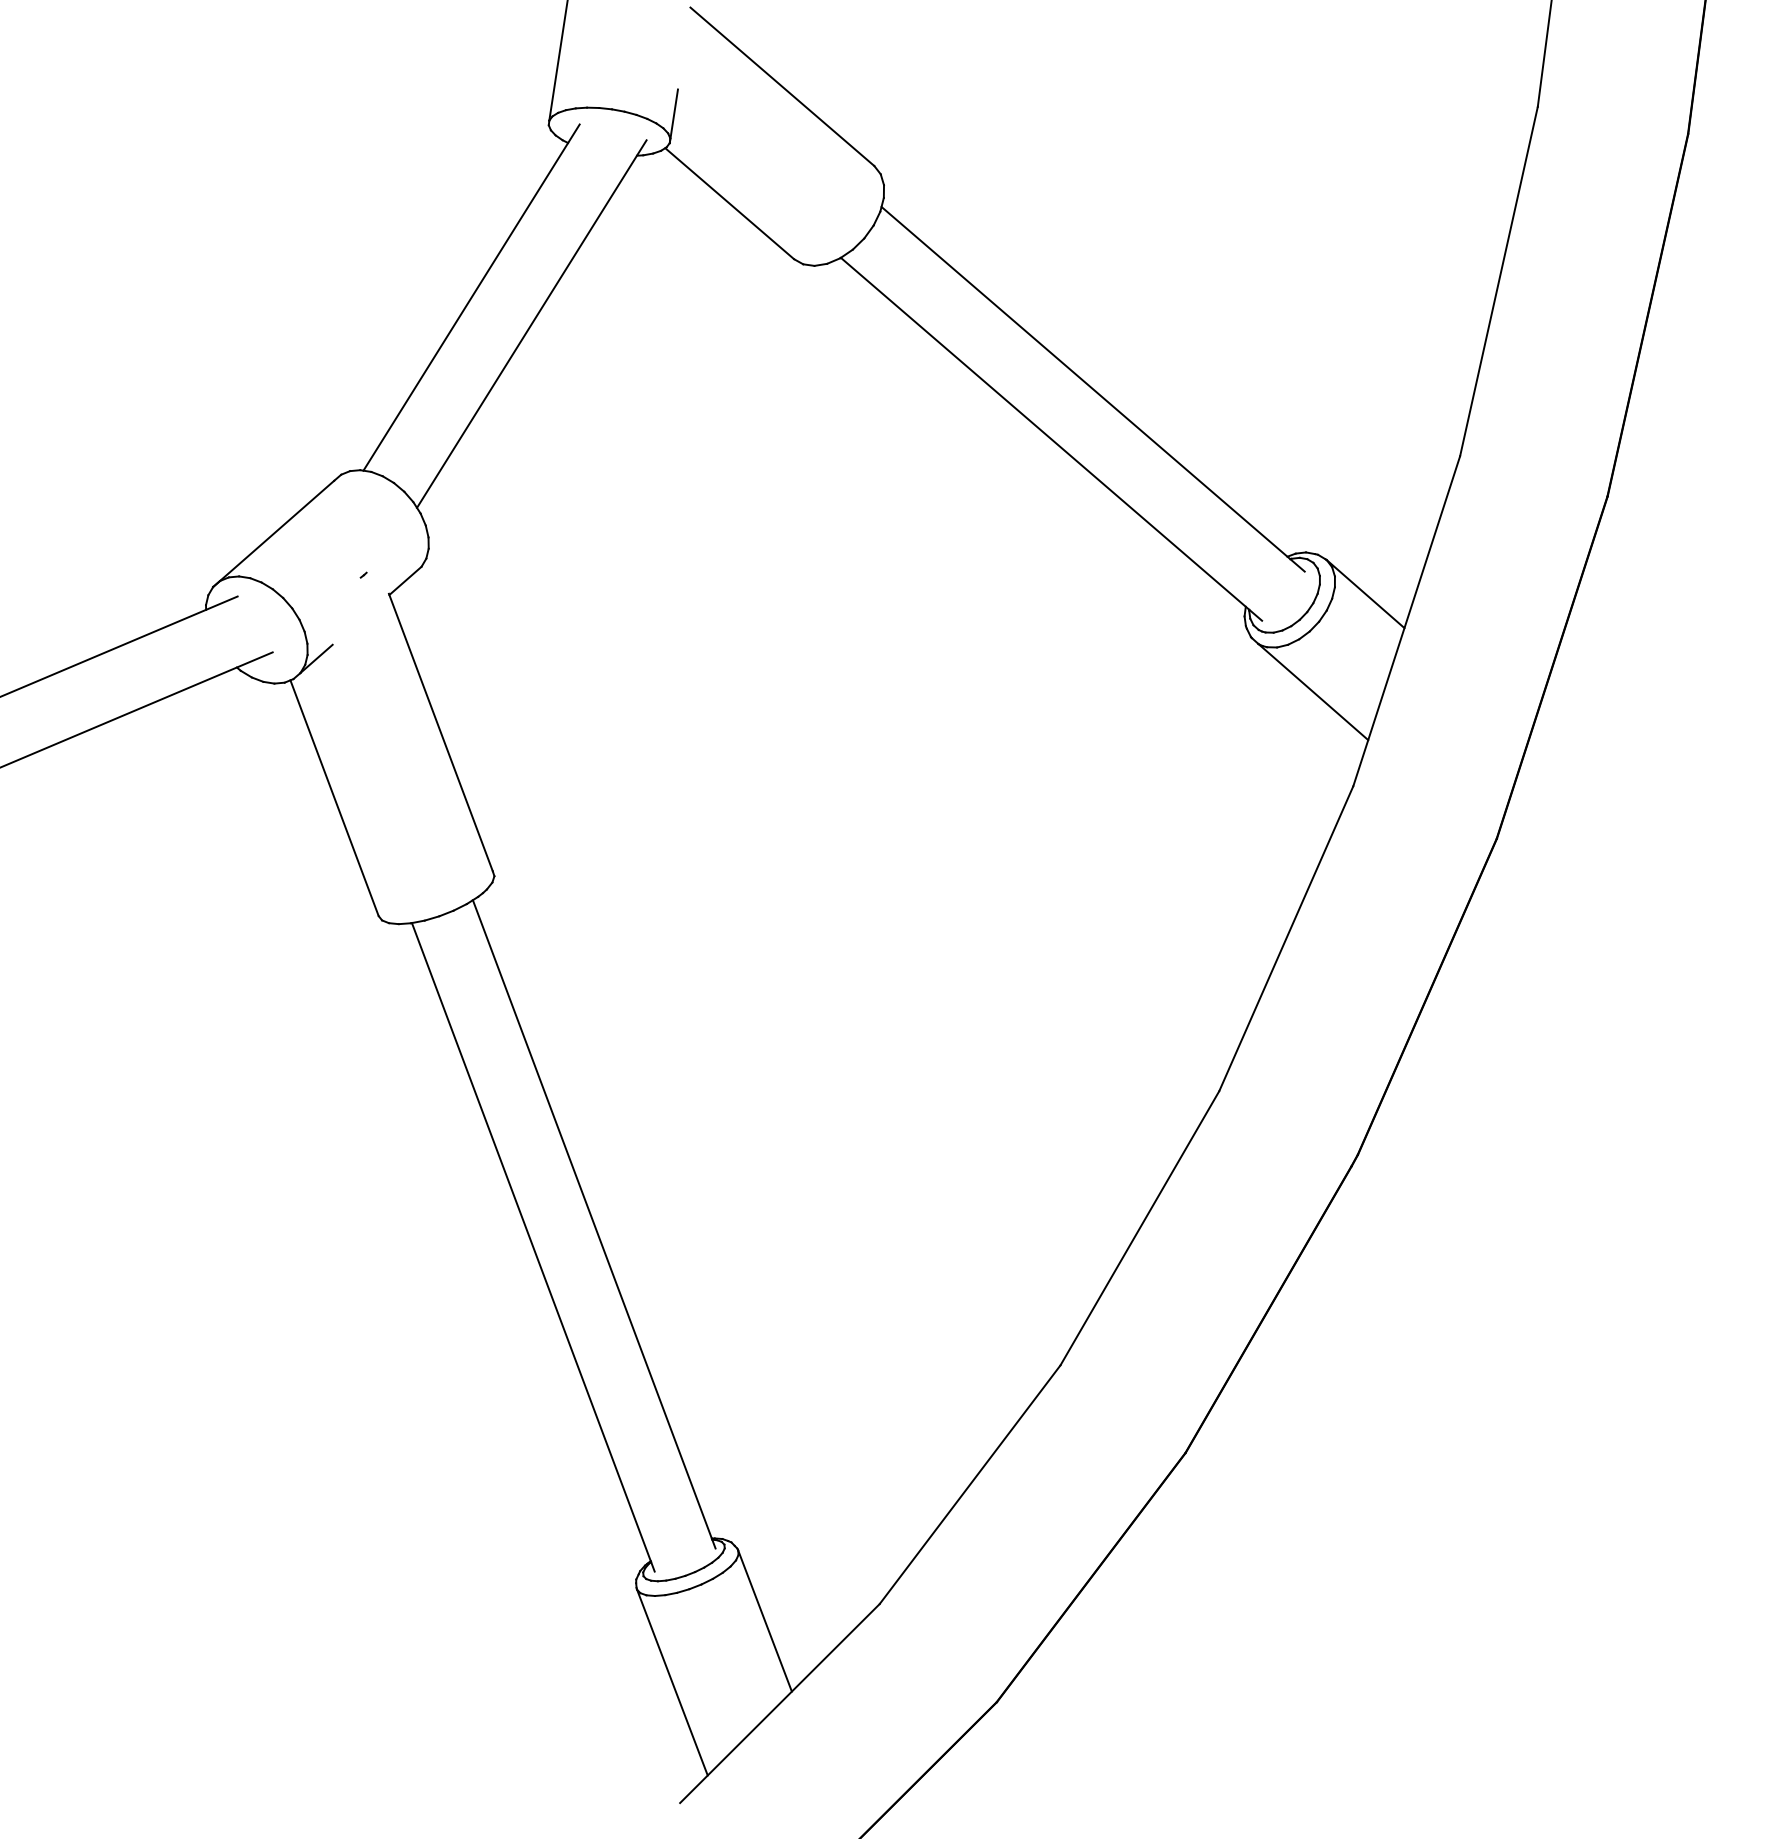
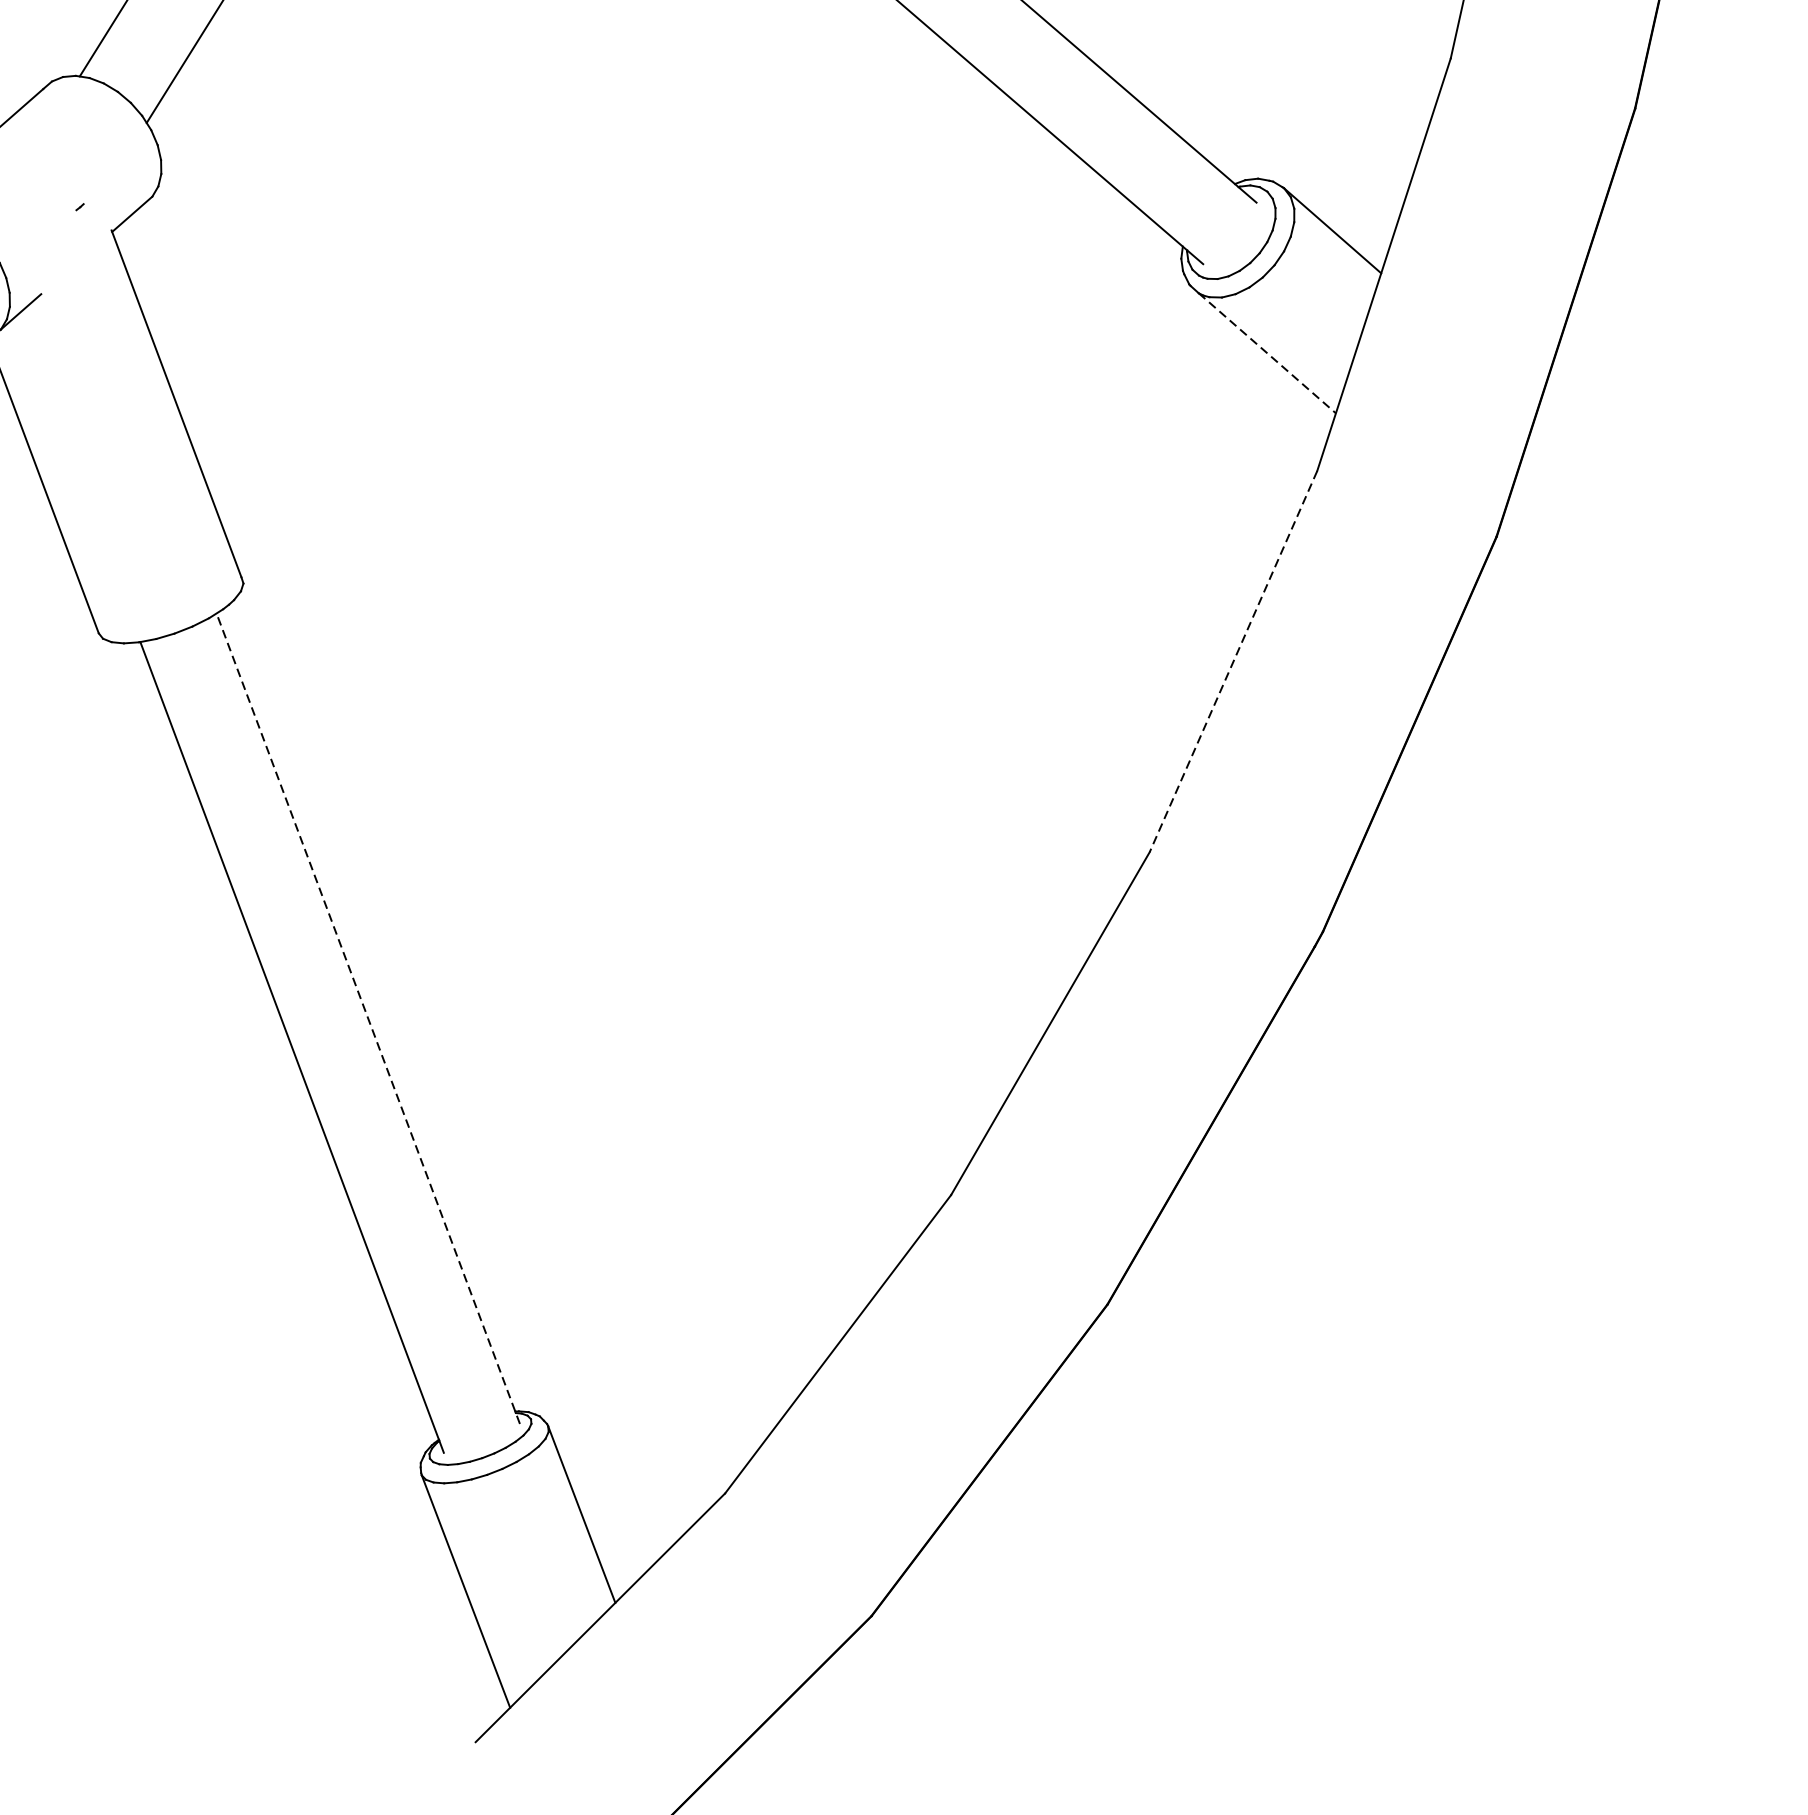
line: (1313, 692) -> (1267, 353), solid -> dashed
line: (1286, 938) -> (1233, 661), solid -> dashed
line: (594, 1223) -> (368, 1017), solid -> dashed

